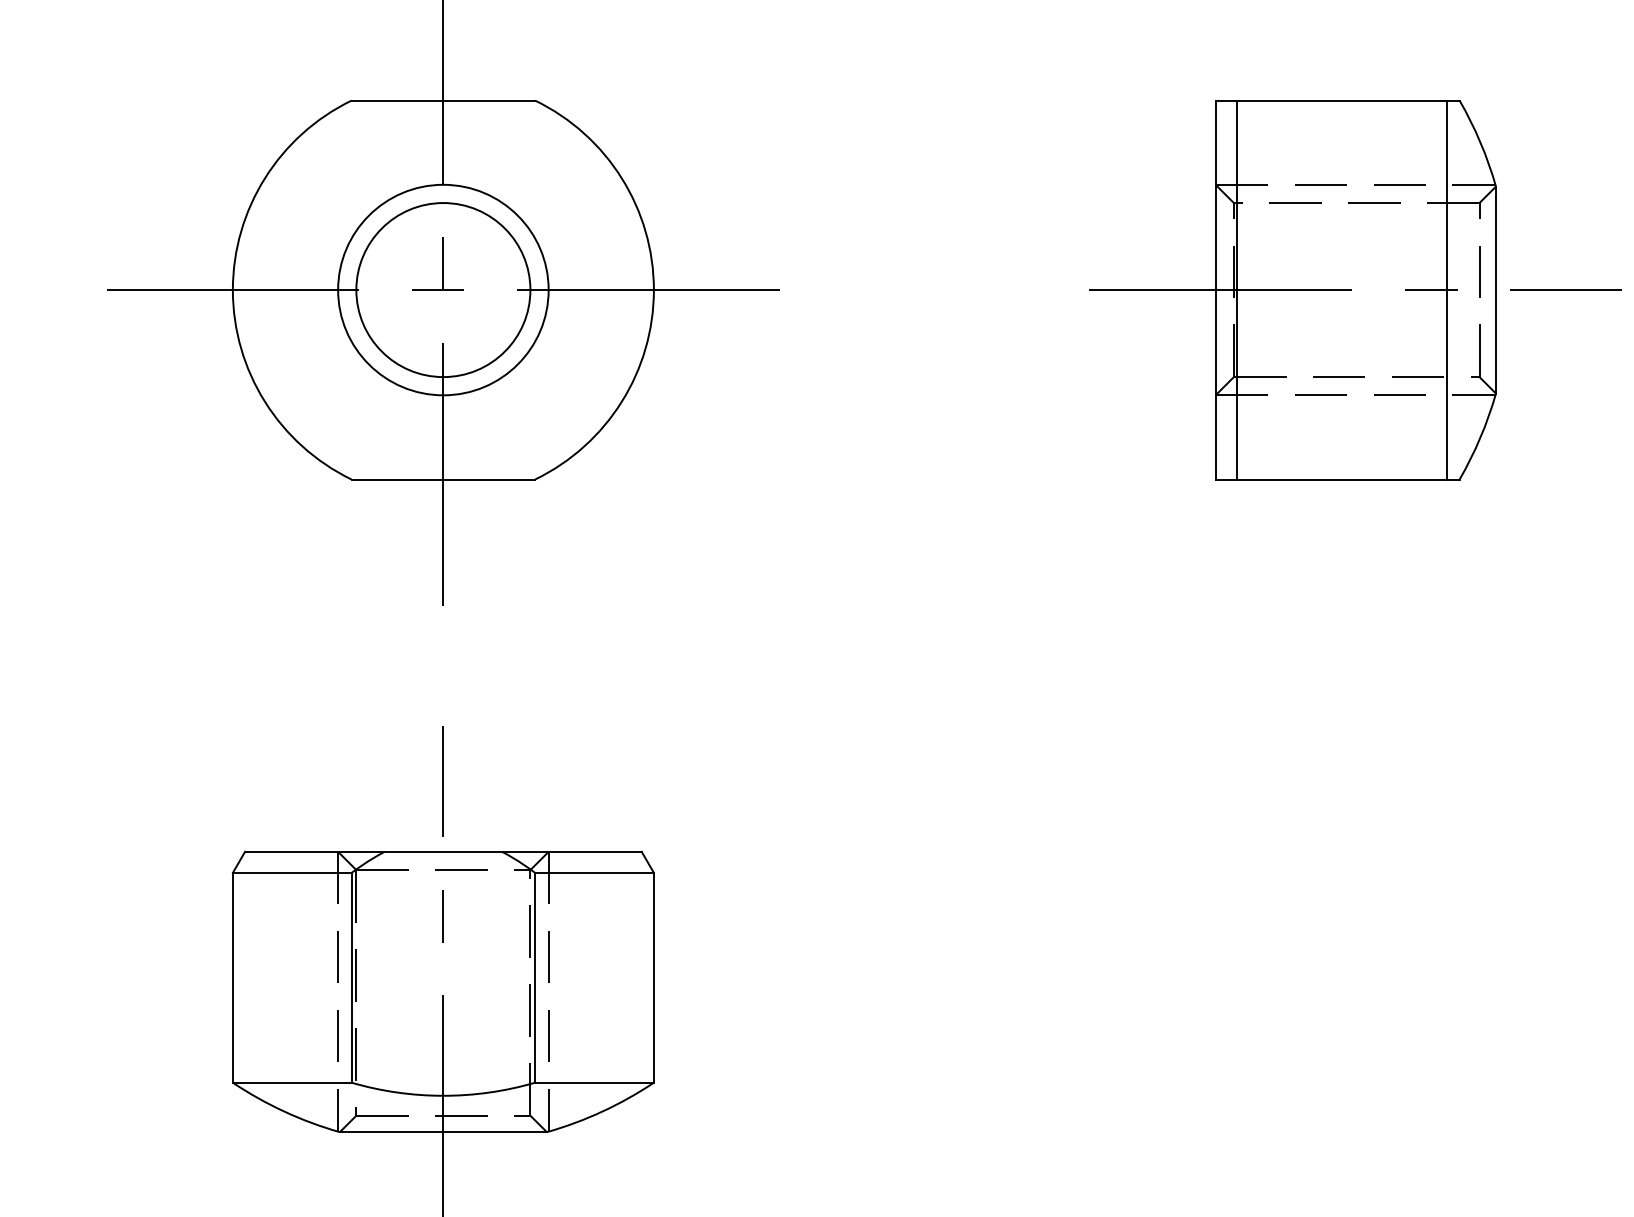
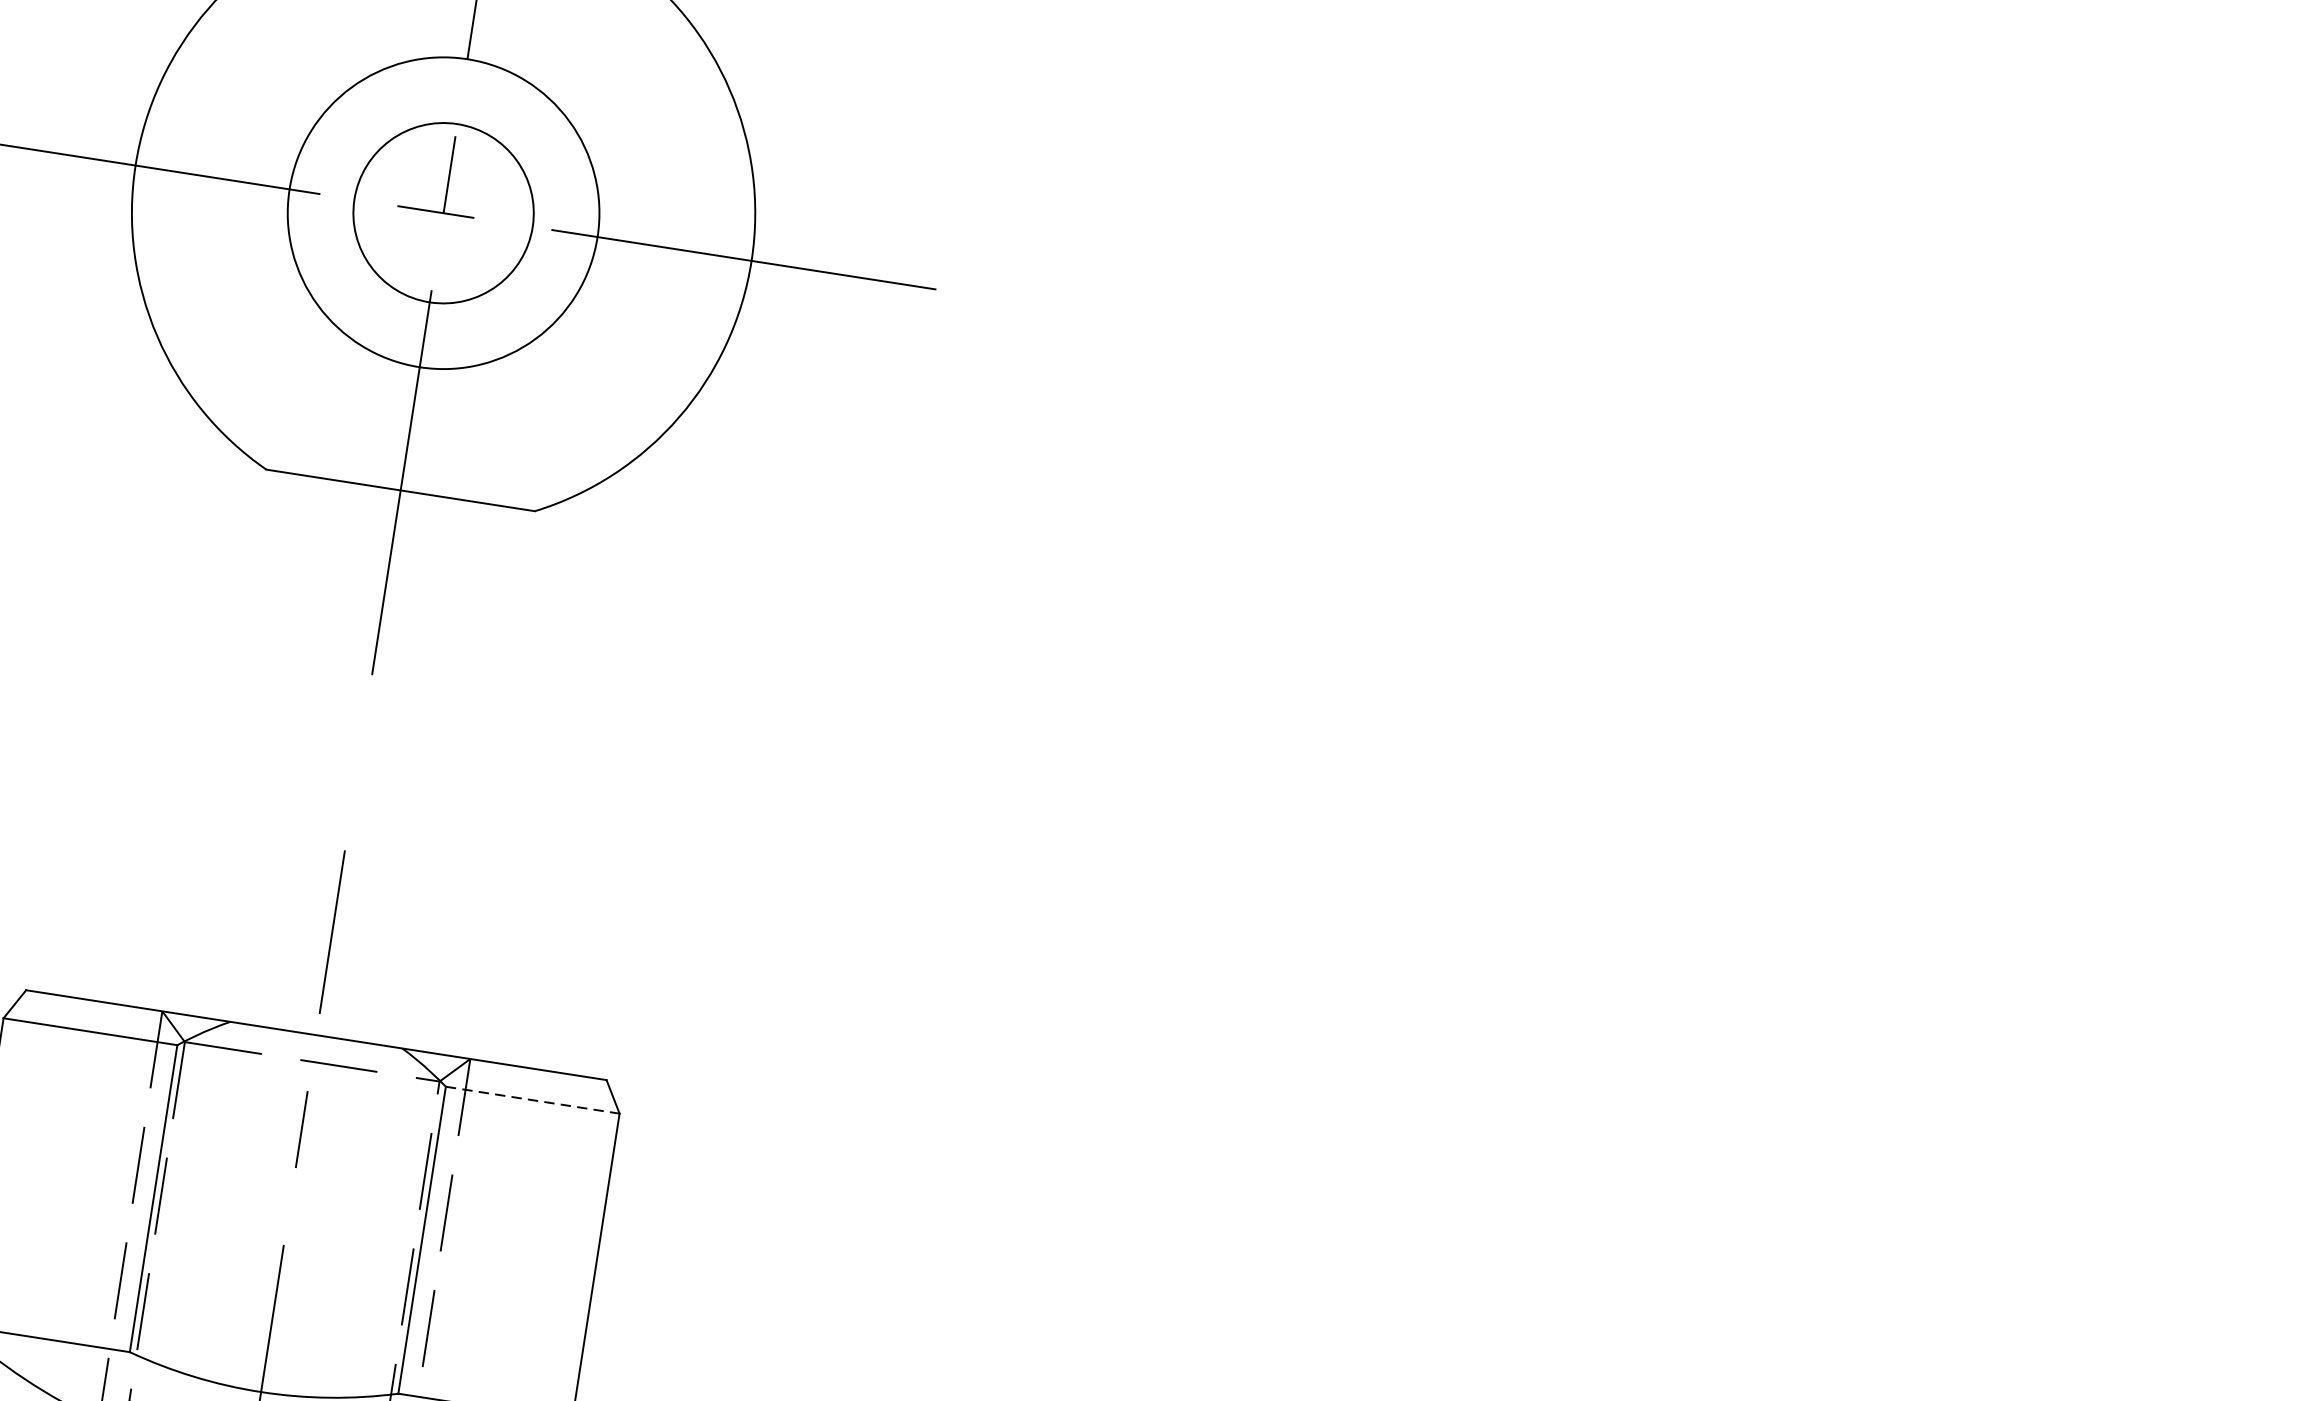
circle: (443, 290) -> (443, 213), size x0.7
part: (1355, 290) -> (1777, 420), removed
line: (595, 872) -> (534, 1099), solid -> dashed

